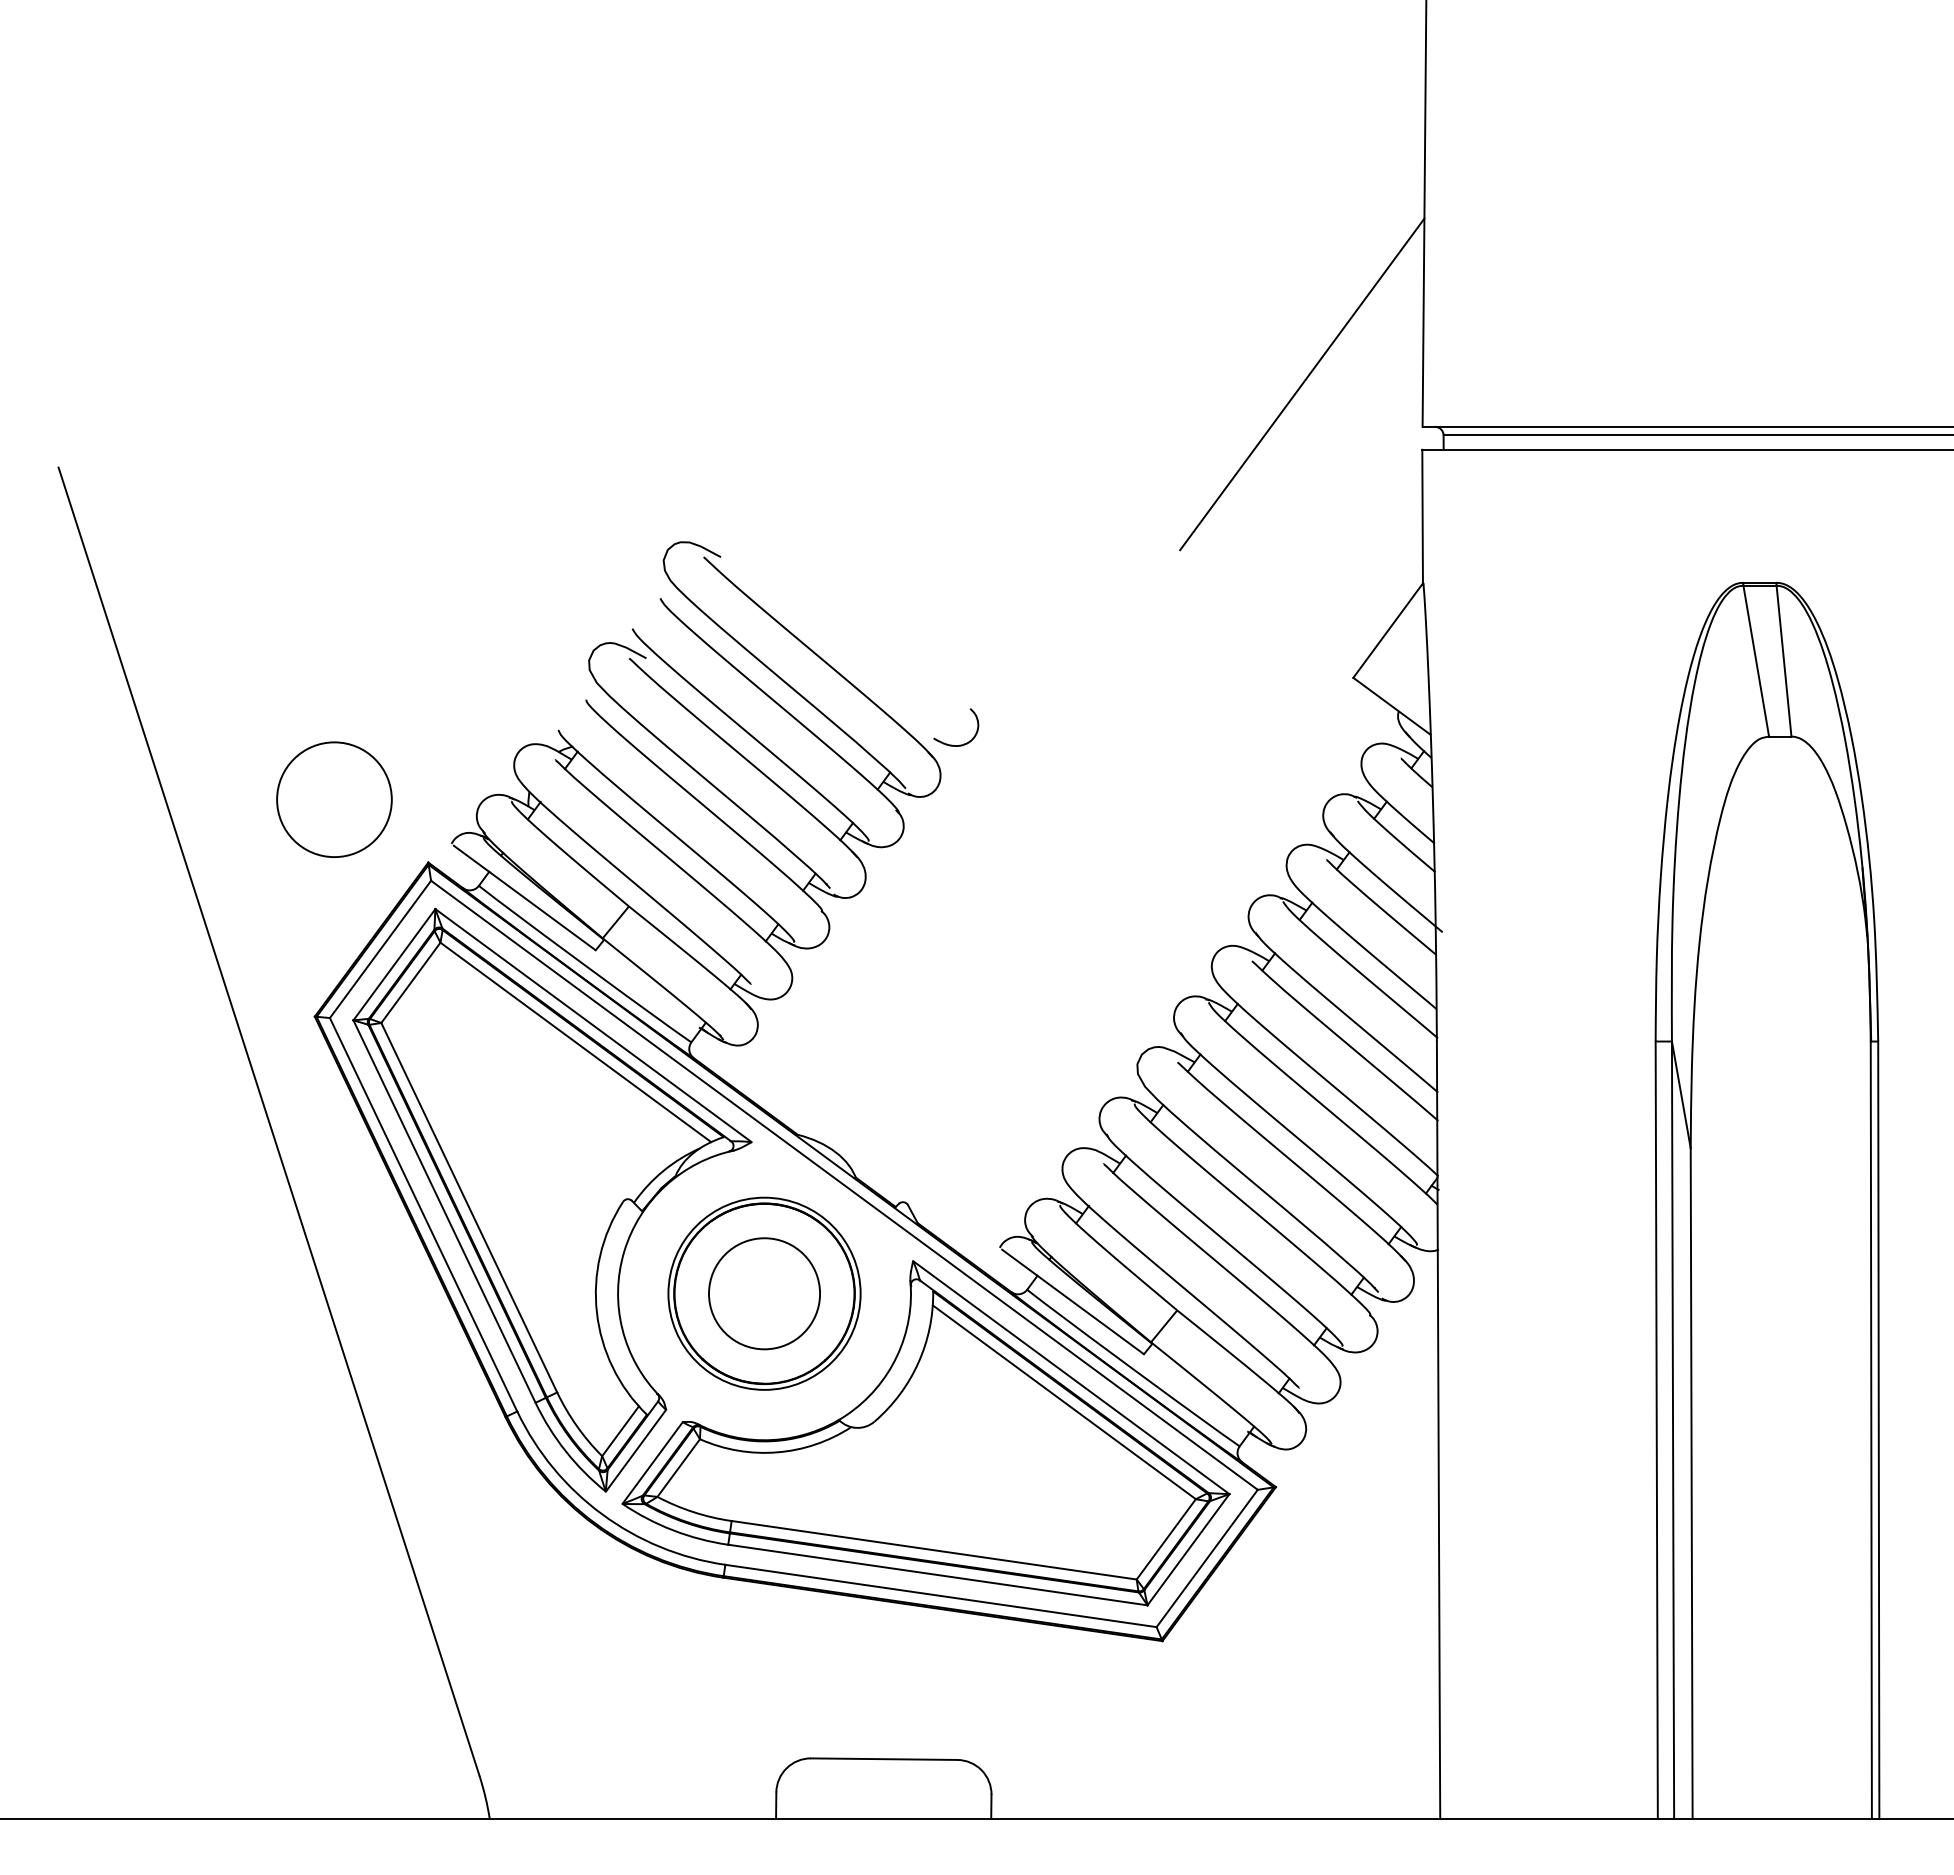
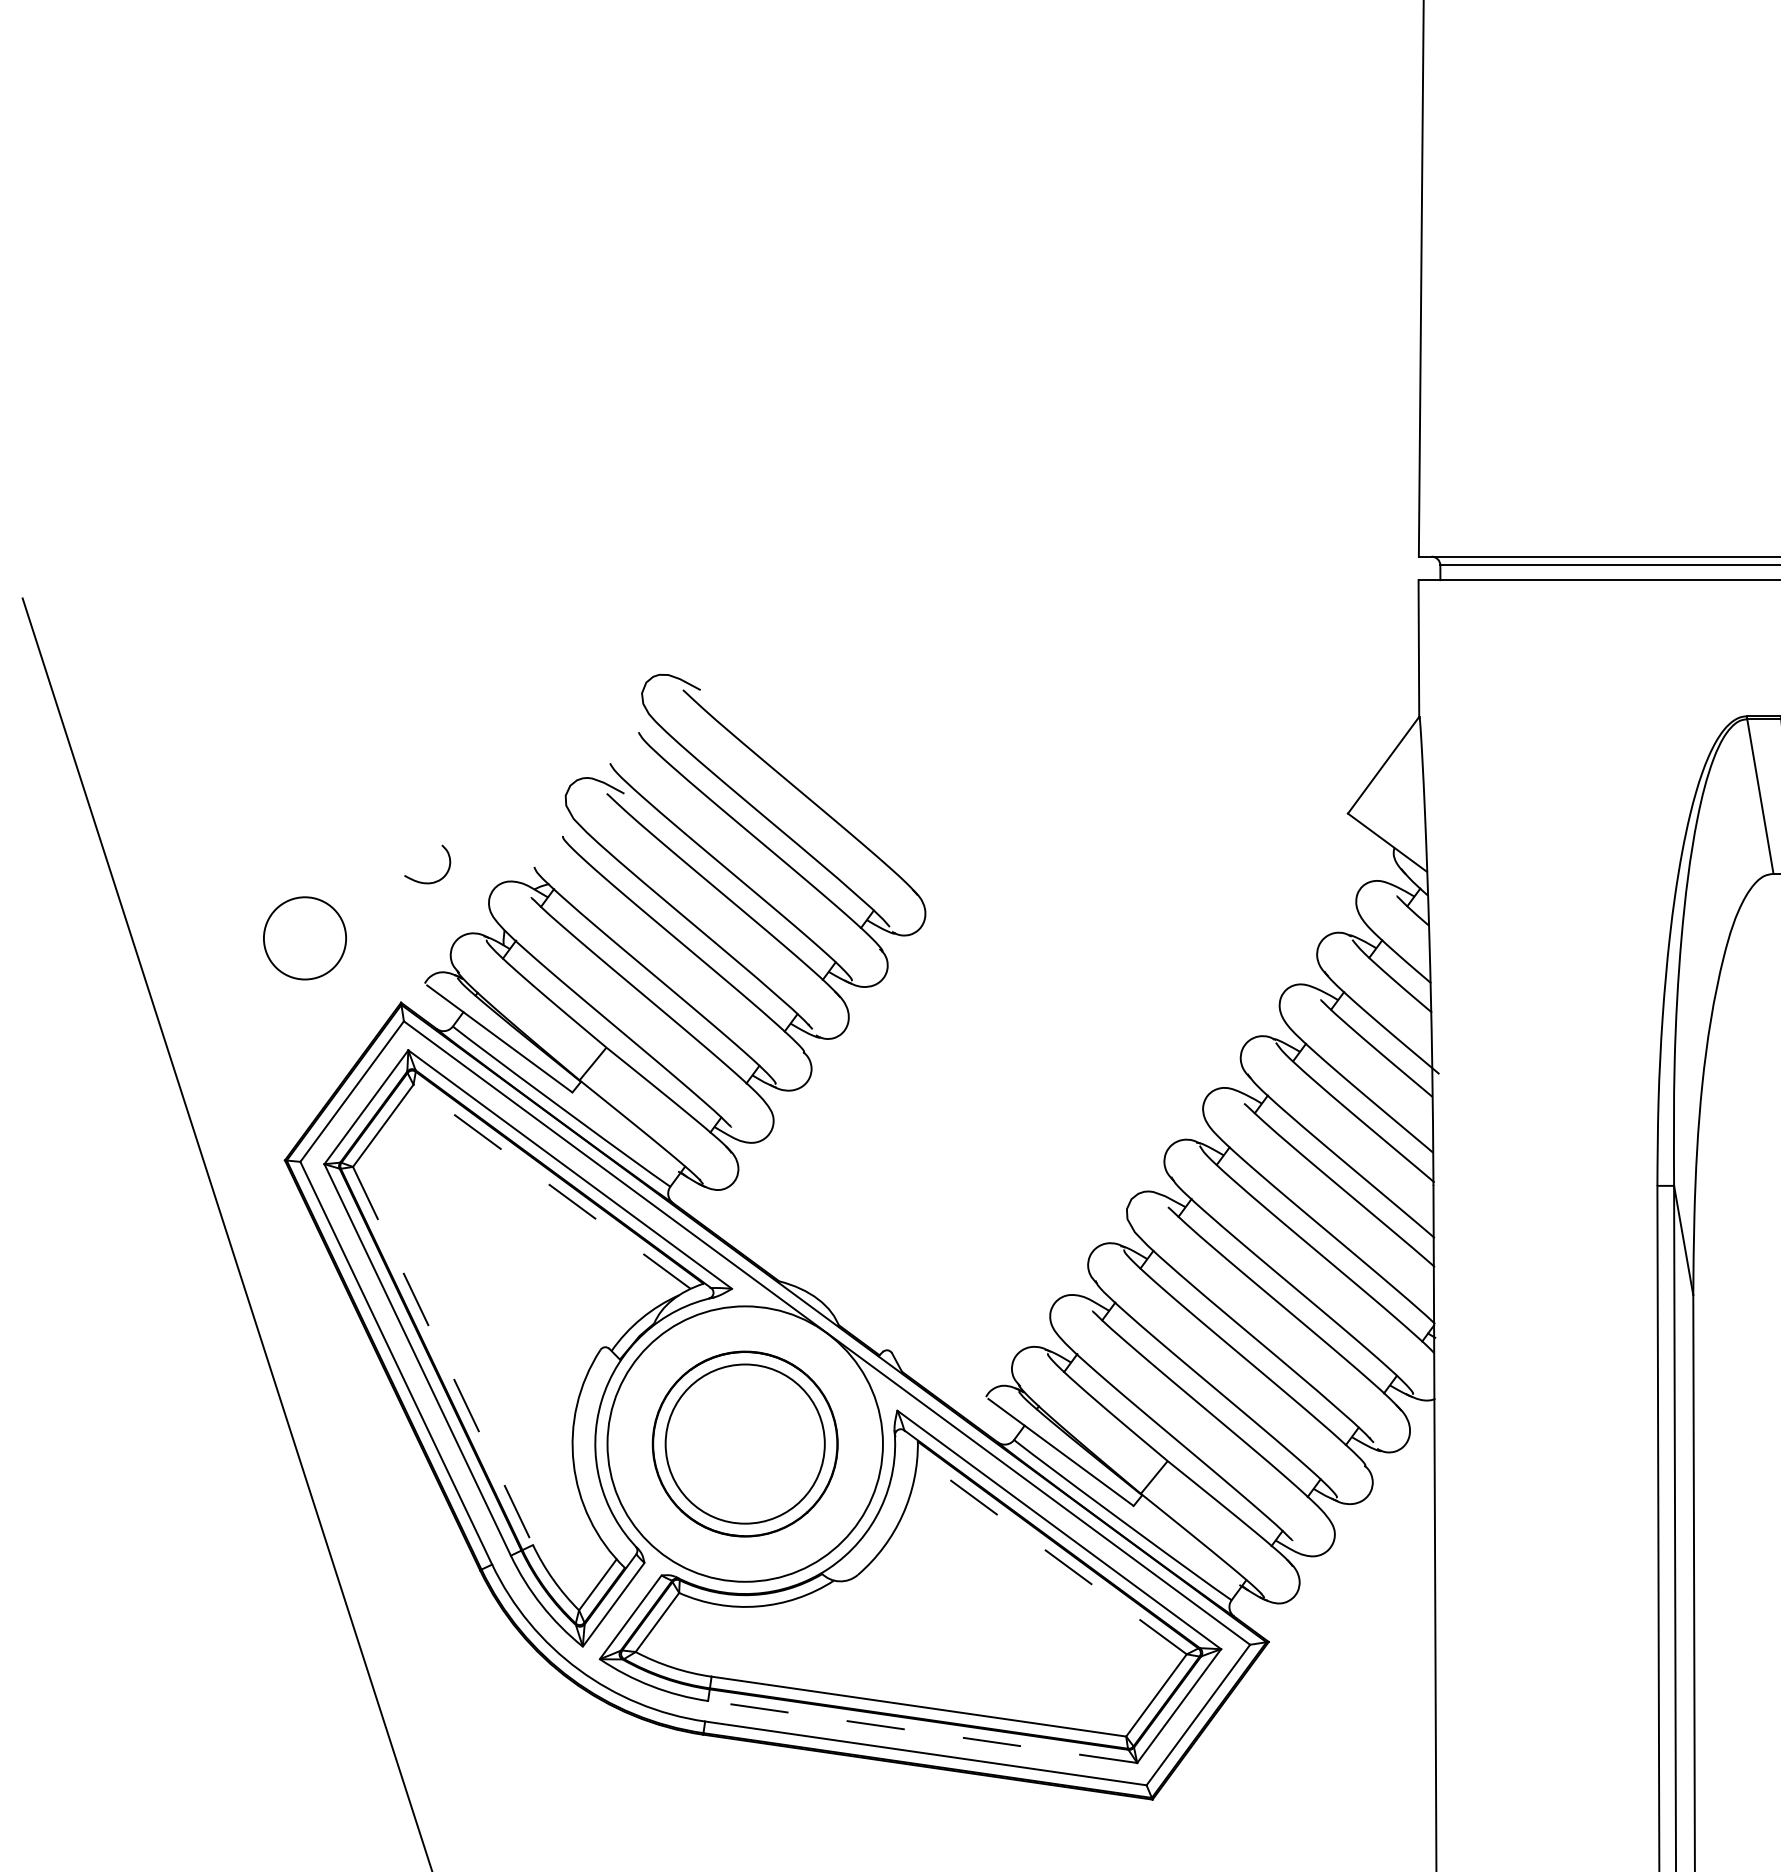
line: (1302, 384) -> (1295, 513), removed
curve: (959, 744) -> (430, 881), moved
circle: (334, 799) -> (305, 938), size x0.7
line: (575, 1042) -> (551, 1186), solid -> dashed
line: (469, 1207) -> (443, 1355), solid -> dashed
circle: (764, 1293) -> (745, 1443), size x1.4
circle: (764, 1293) -> (745, 1443), size x1.4
line: (1063, 1401) -> (1051, 1554), solid -> dashed
line: (937, 1575) -> (922, 1732), solid -> dashed

